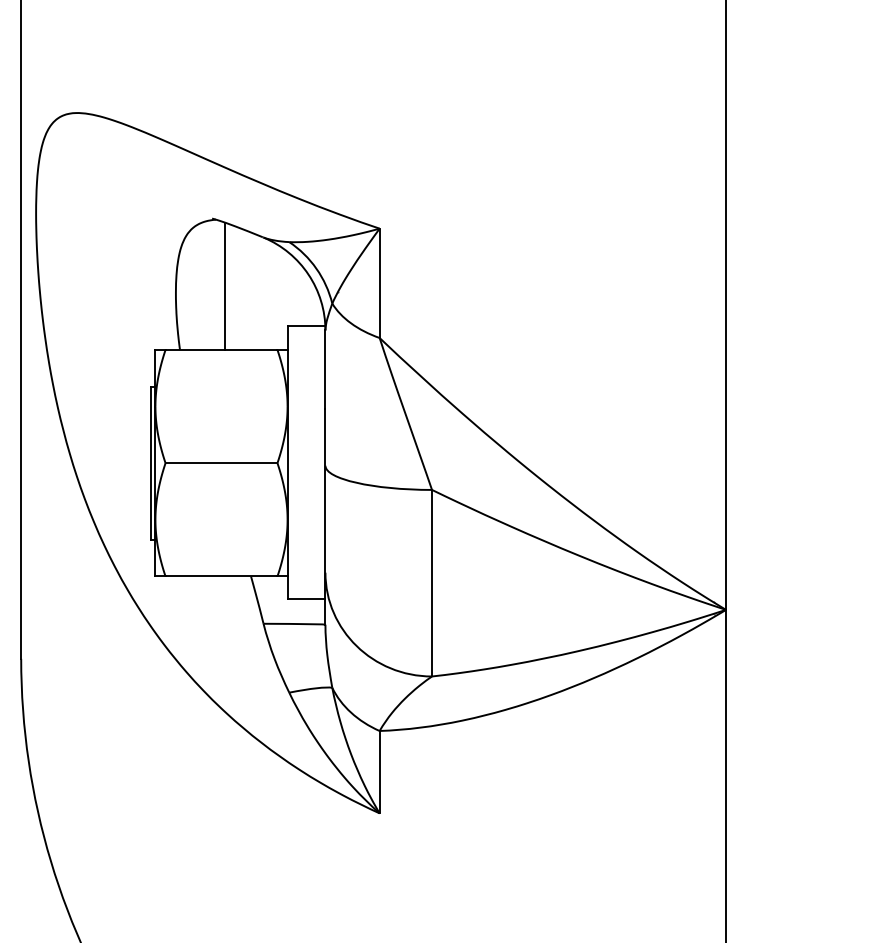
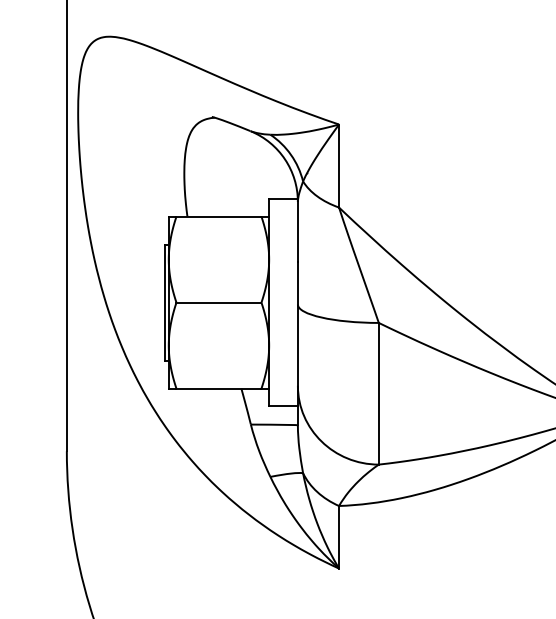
line: (224, 285) -> (221, 167), removed

